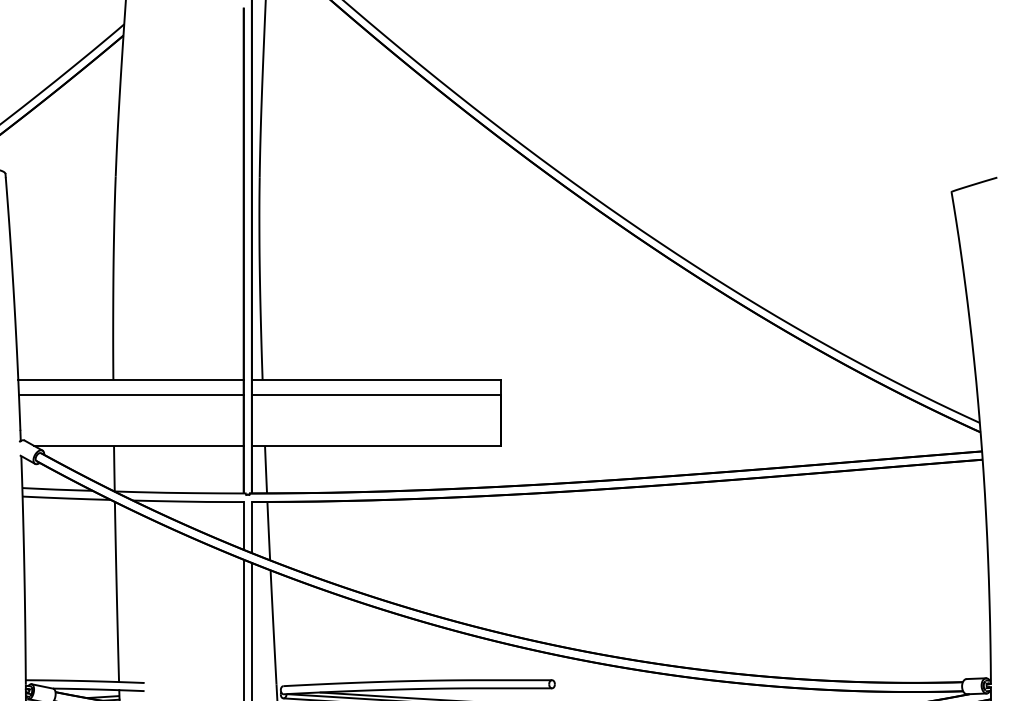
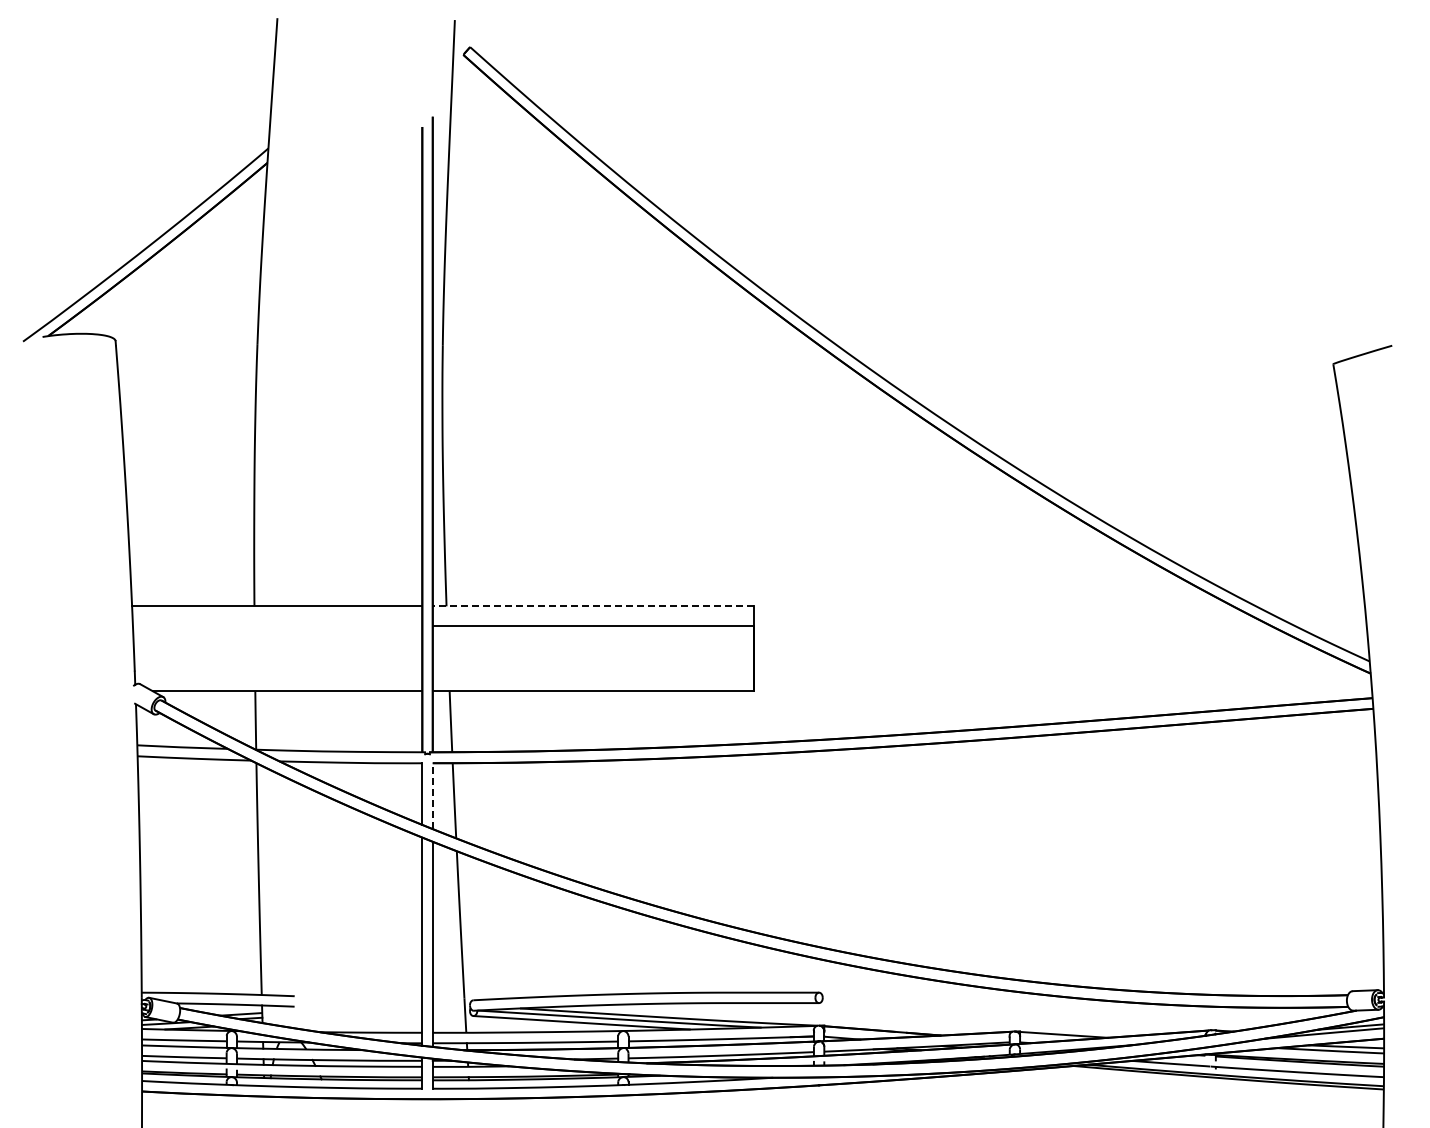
line: (376, 380) -> (593, 606), solid -> dashed
line: (131, 394) -> (277, 625), removed
line: (251, 527) -> (432, 796), solid -> dashed

